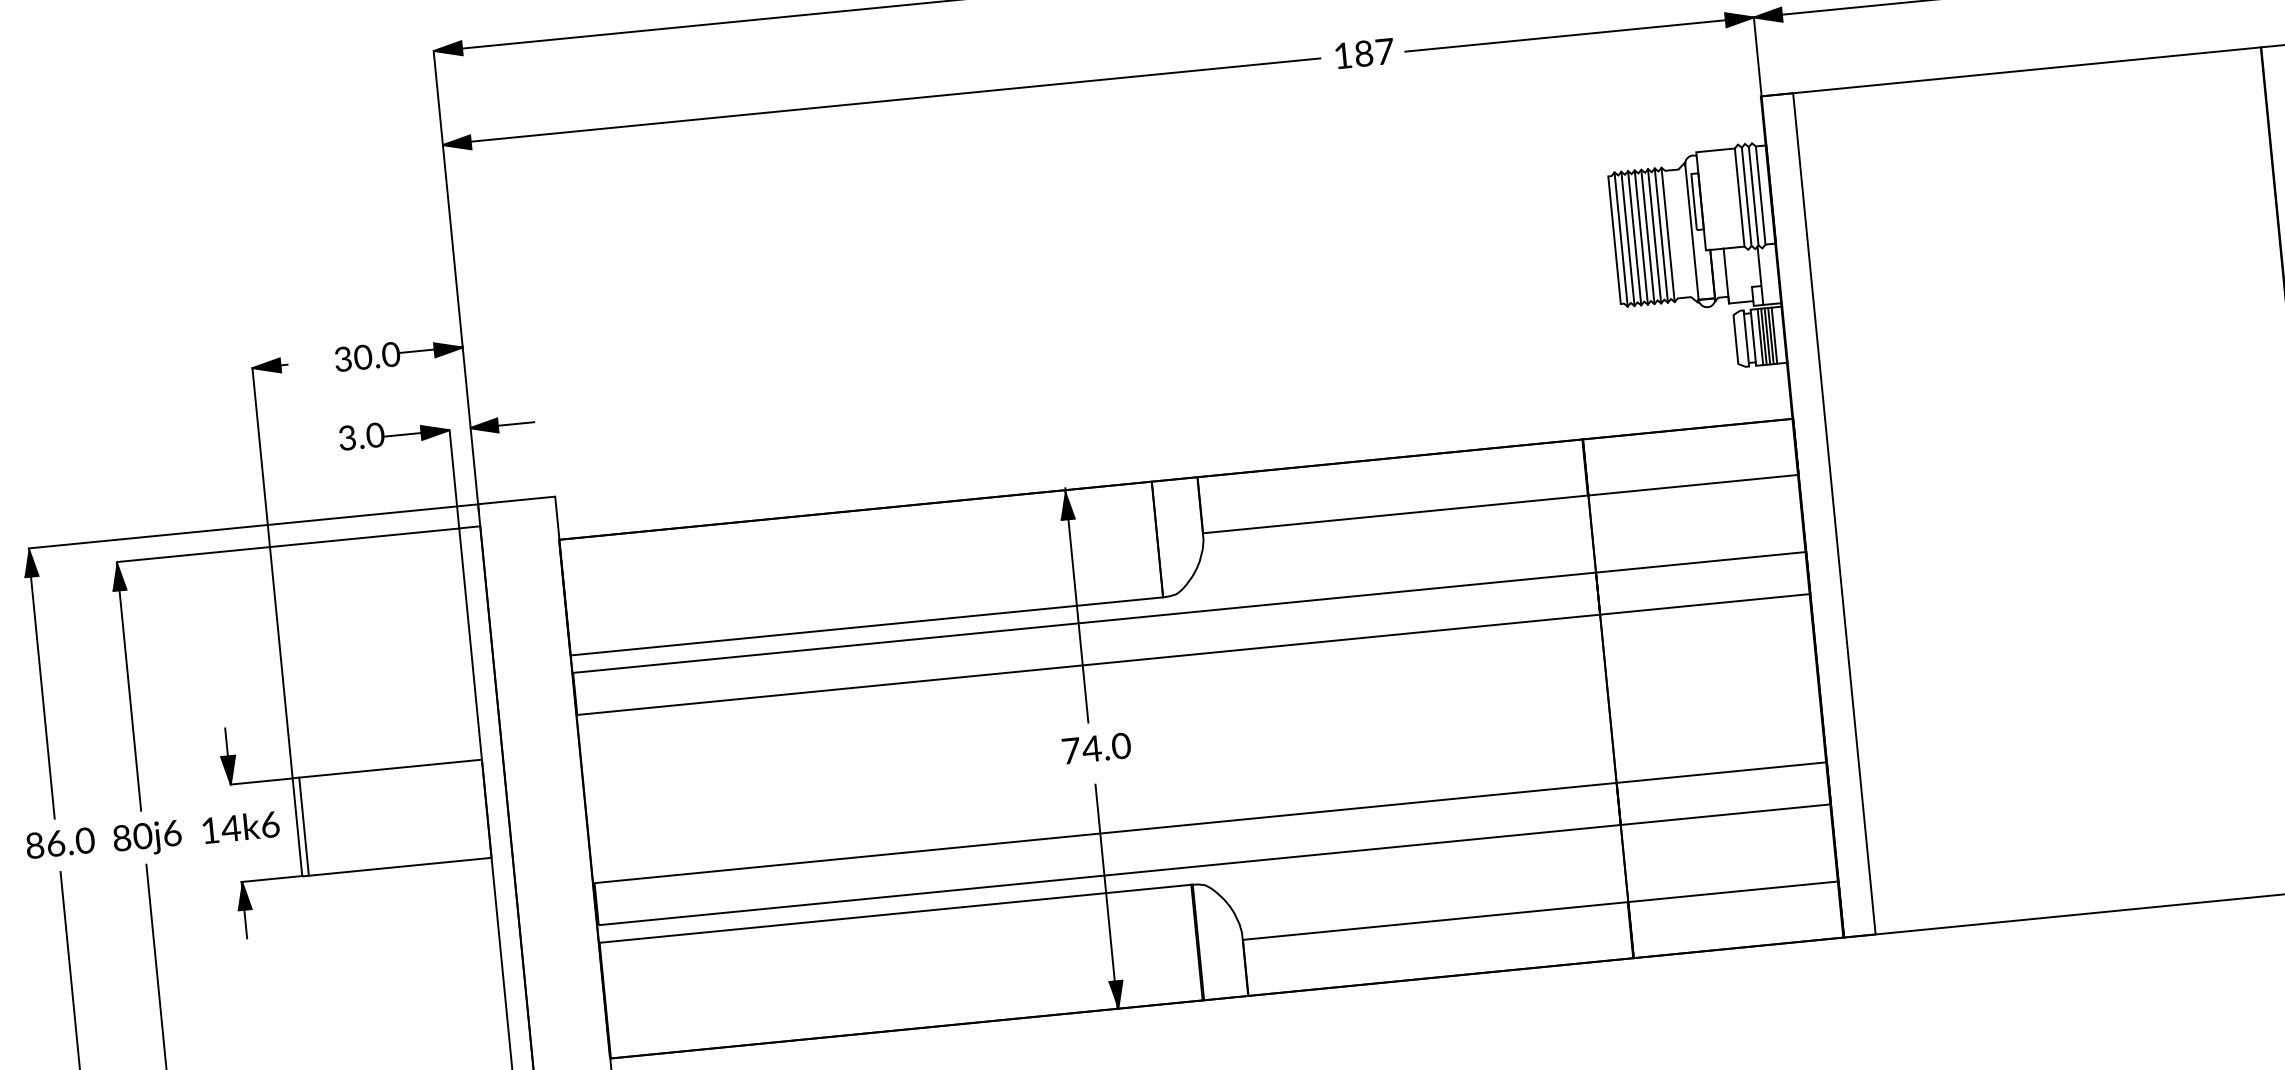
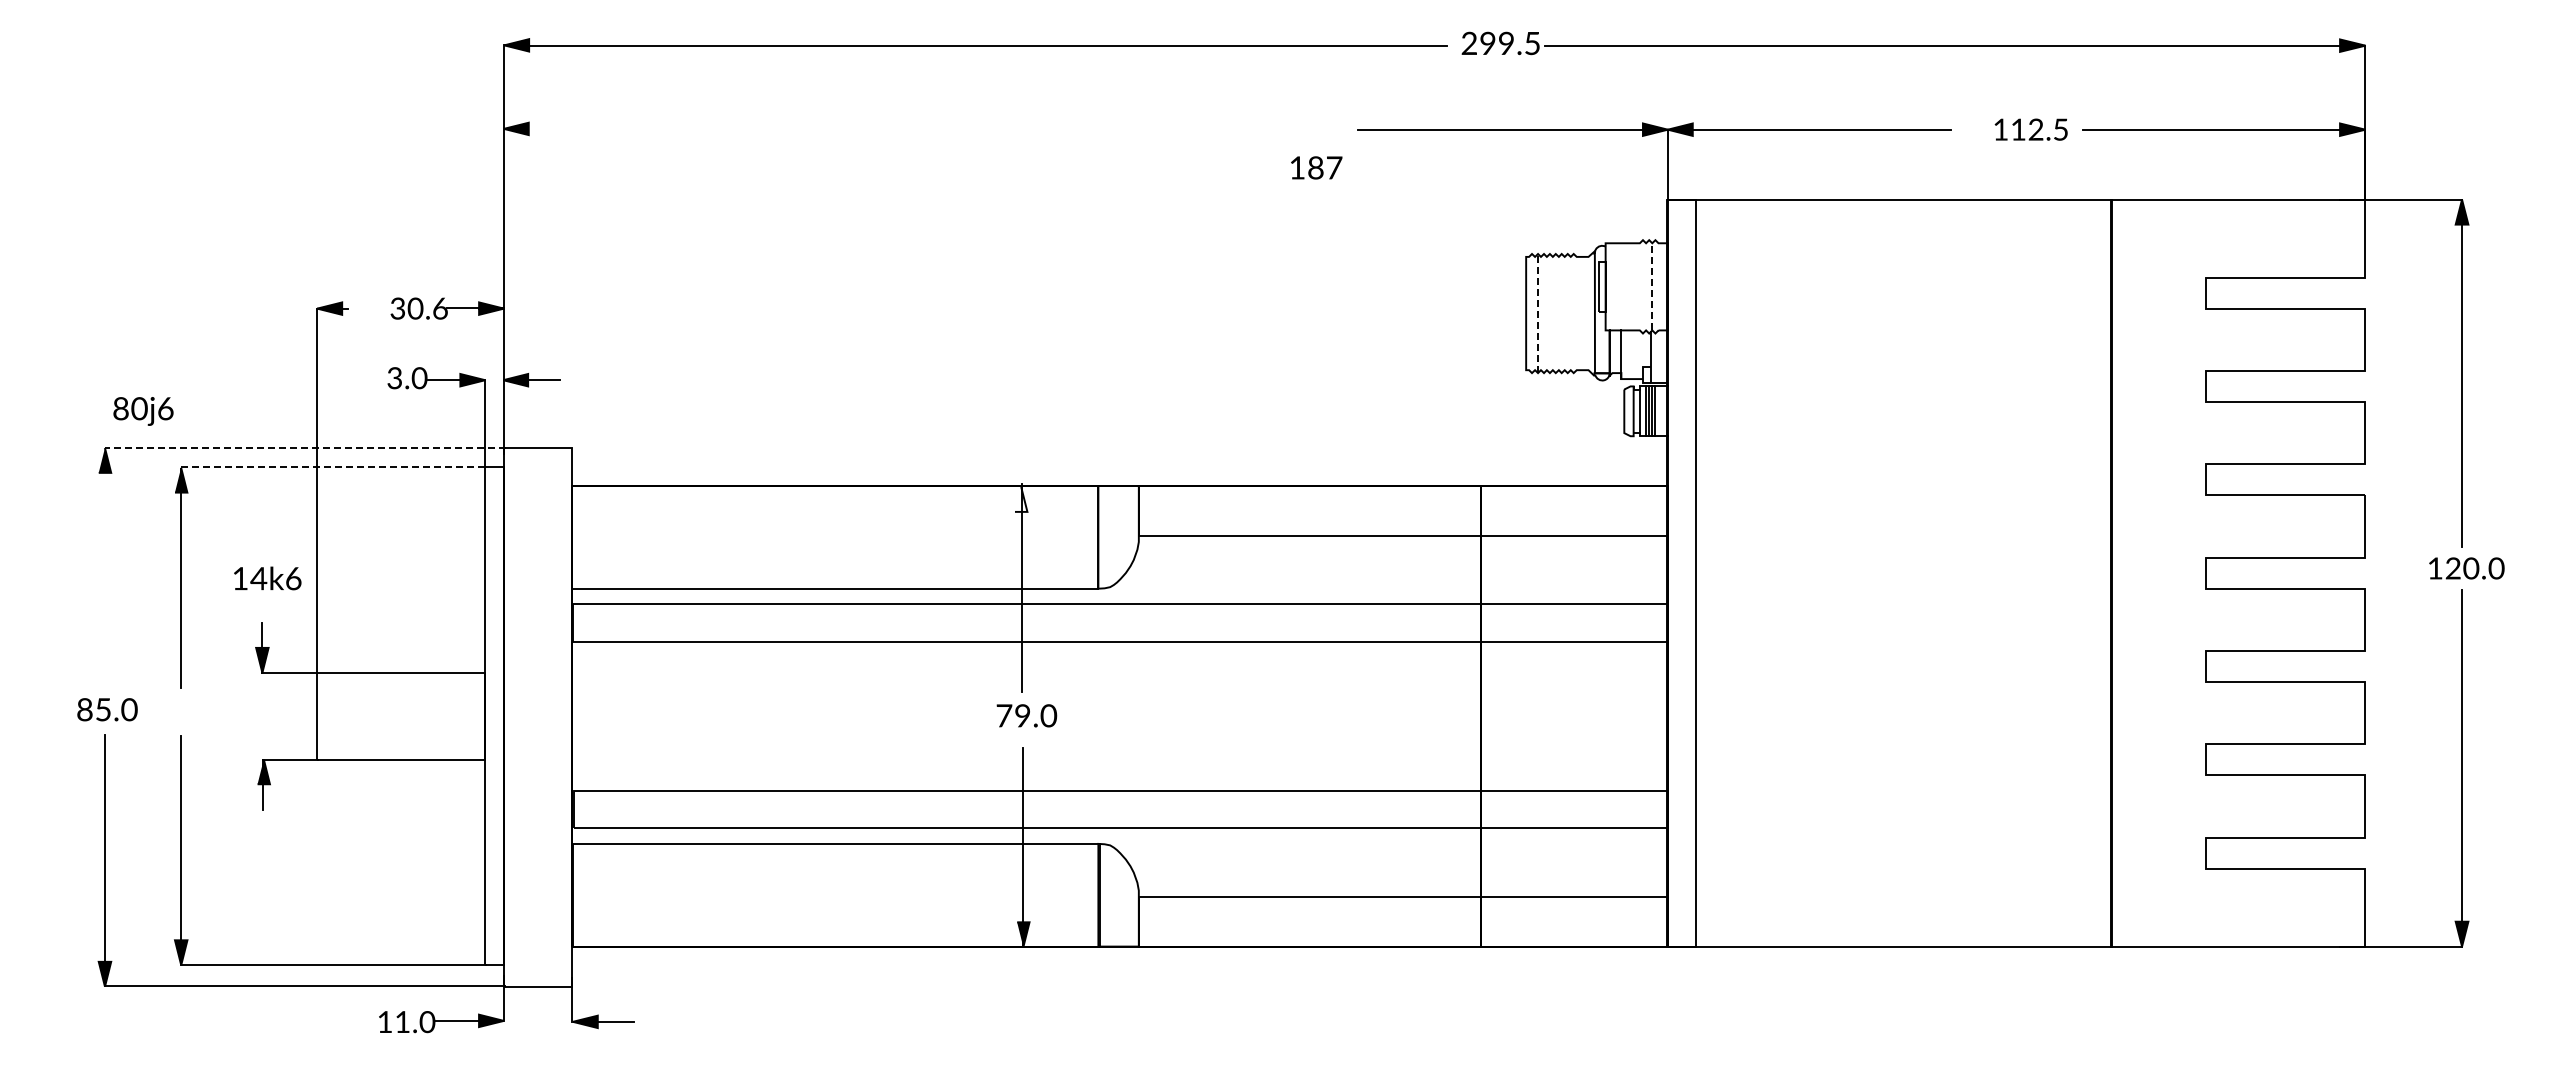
text: (1364, 53) -> (1316, 167), moved
line: (890, 100) -> (901, 128), removed
line: (1753, 195) -> (1652, 286), solid -> dashed
line: (1760, 195) -> (1658, 286), removed
line: (1747, 196) -> (1646, 286), removed
line: (1739, 197) -> (1639, 286), removed
line: (1667, 234) -> (1573, 313), removed
line: (1661, 235) -> (1567, 313), removed
line: (1647, 236) -> (1555, 313), removed
line: (1654, 236) -> (1561, 313), removed
line: (1640, 237) -> (1549, 313), removed
line: (1628, 238) -> (1538, 313), solid -> dashed
line: (1635, 238) -> (1544, 313), removed
line: (1621, 239) -> (1532, 313), removed
line: (1774, 335) -> (1658, 411), removed
text: (391, 354) -> (440, 308), 30.0 -> 30.6
fill: (1065, 505) -> (1020, 499), removed
line: (254, 525) -> (305, 447), solid -> dashed
line: (288, 545) -> (333, 467), solid -> dashed
line: (41, 688) -> (104, 572), removed
text: (1091, 748) -> (1022, 715), 74.0 -> 79.0
line: (304, 825) -> (323, 715), removed
text: (240, 827) -> (267, 578), moved
text: (147, 838) -> (143, 411), moved
text: (55, 843) -> (103, 709), 86.0 -> 85.0

